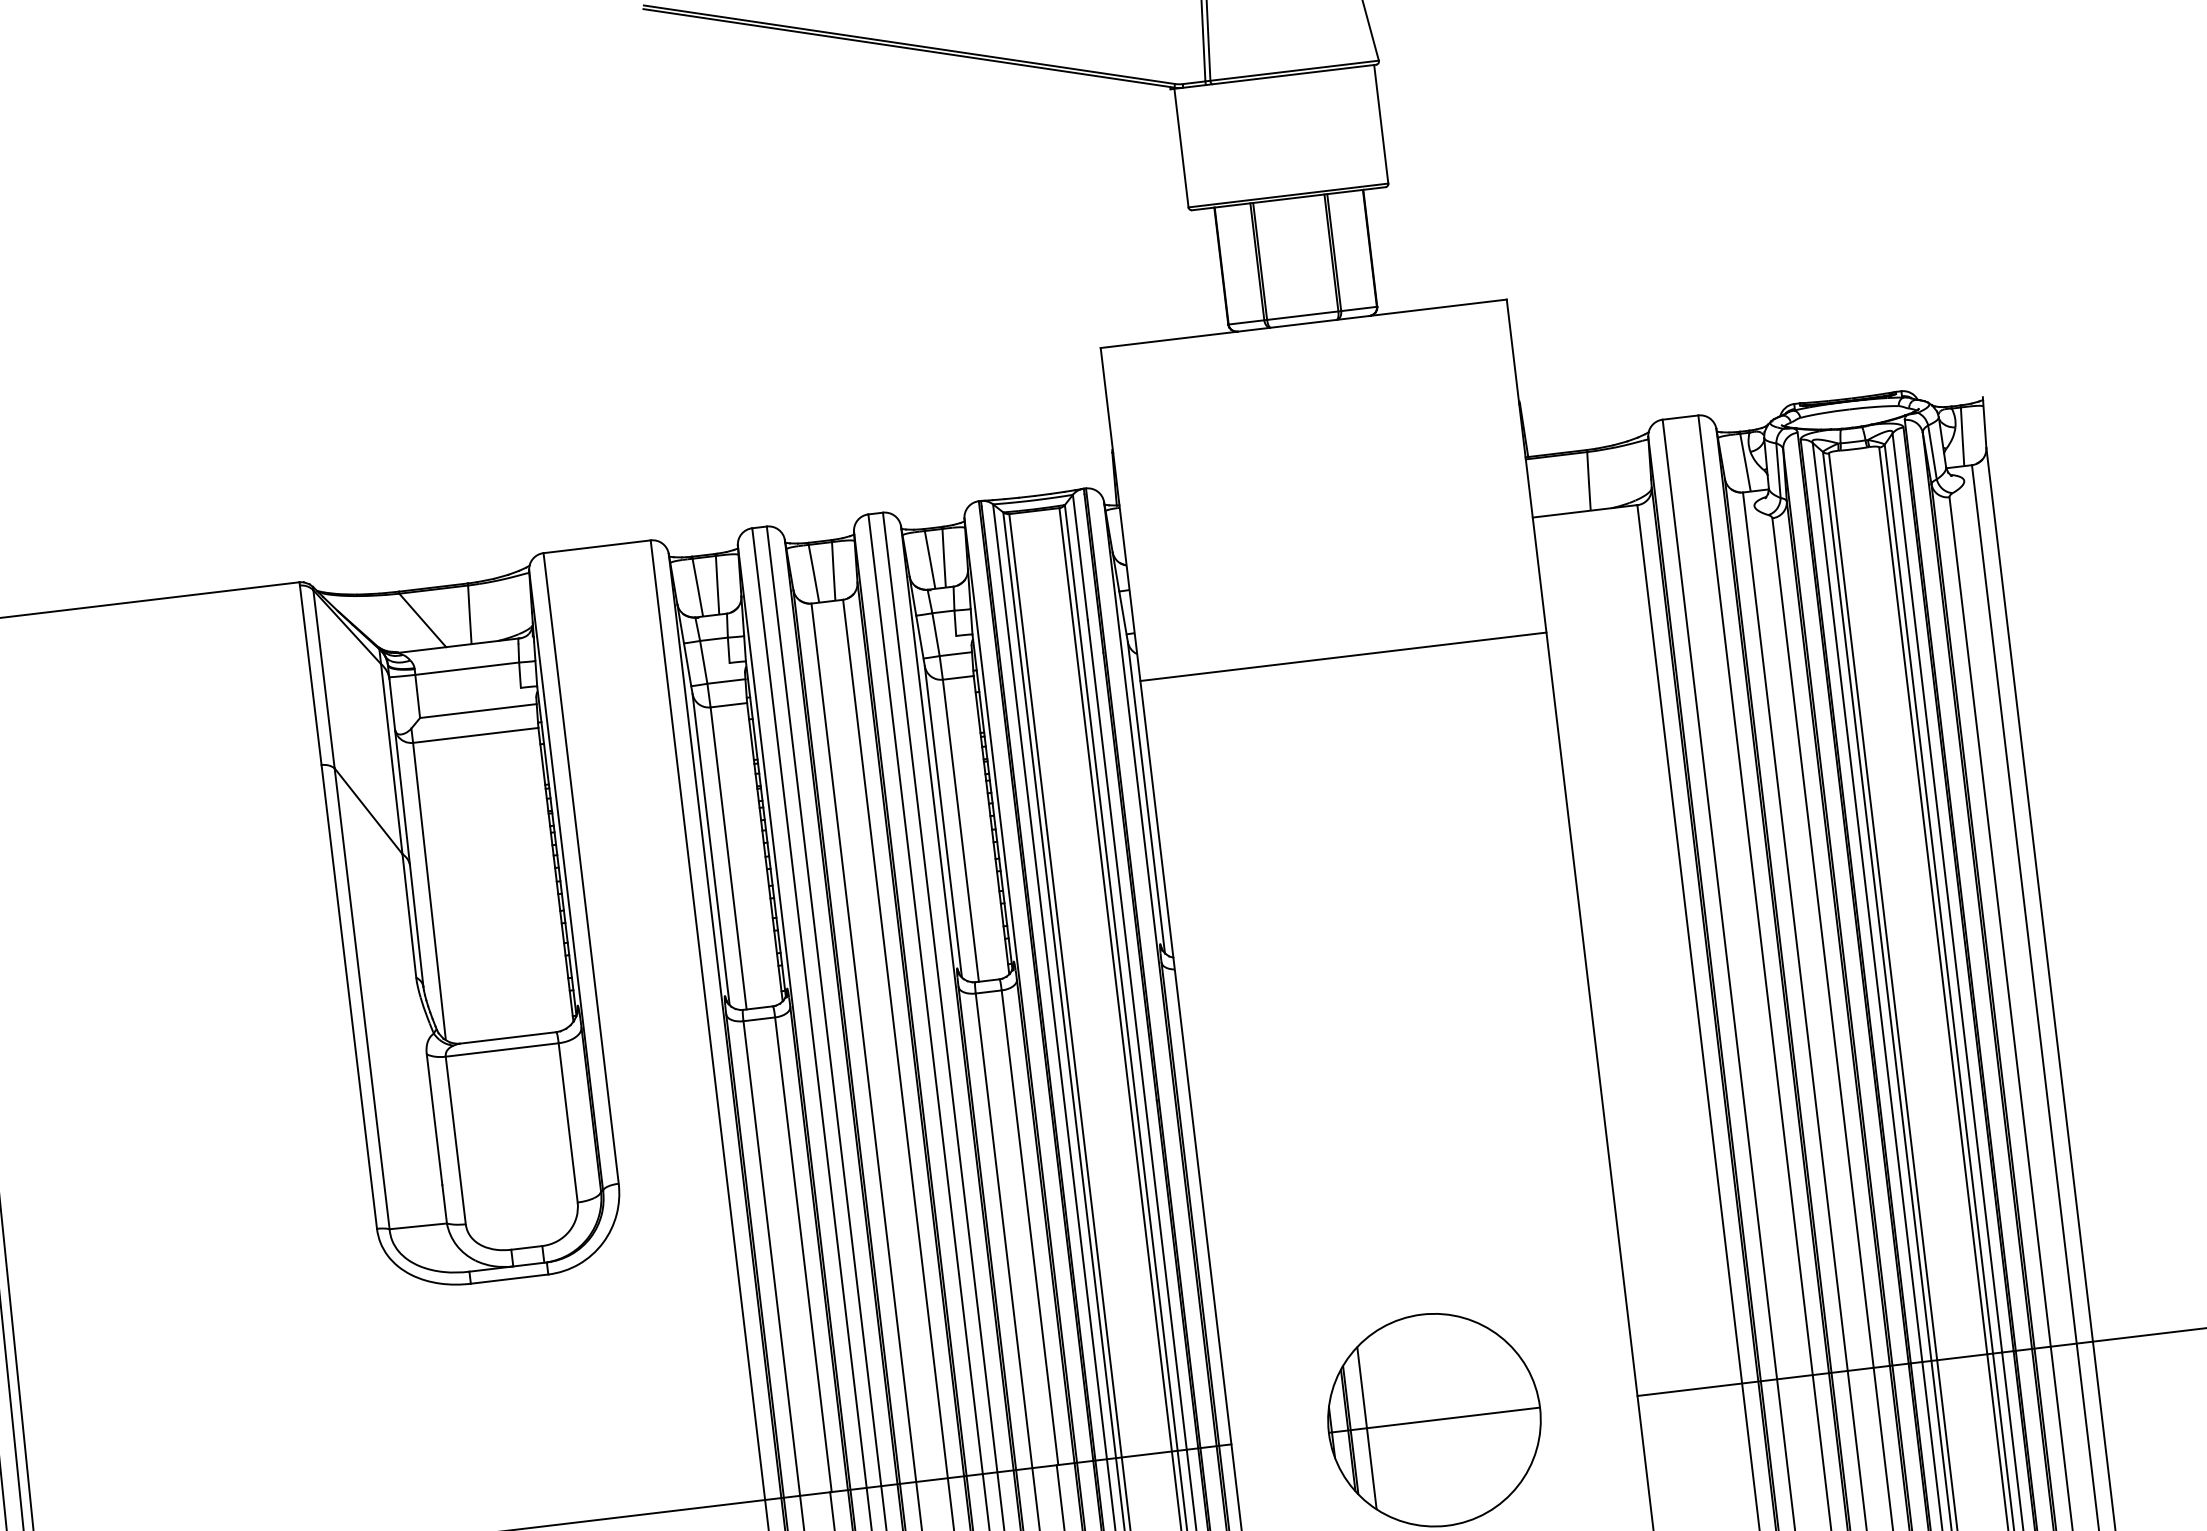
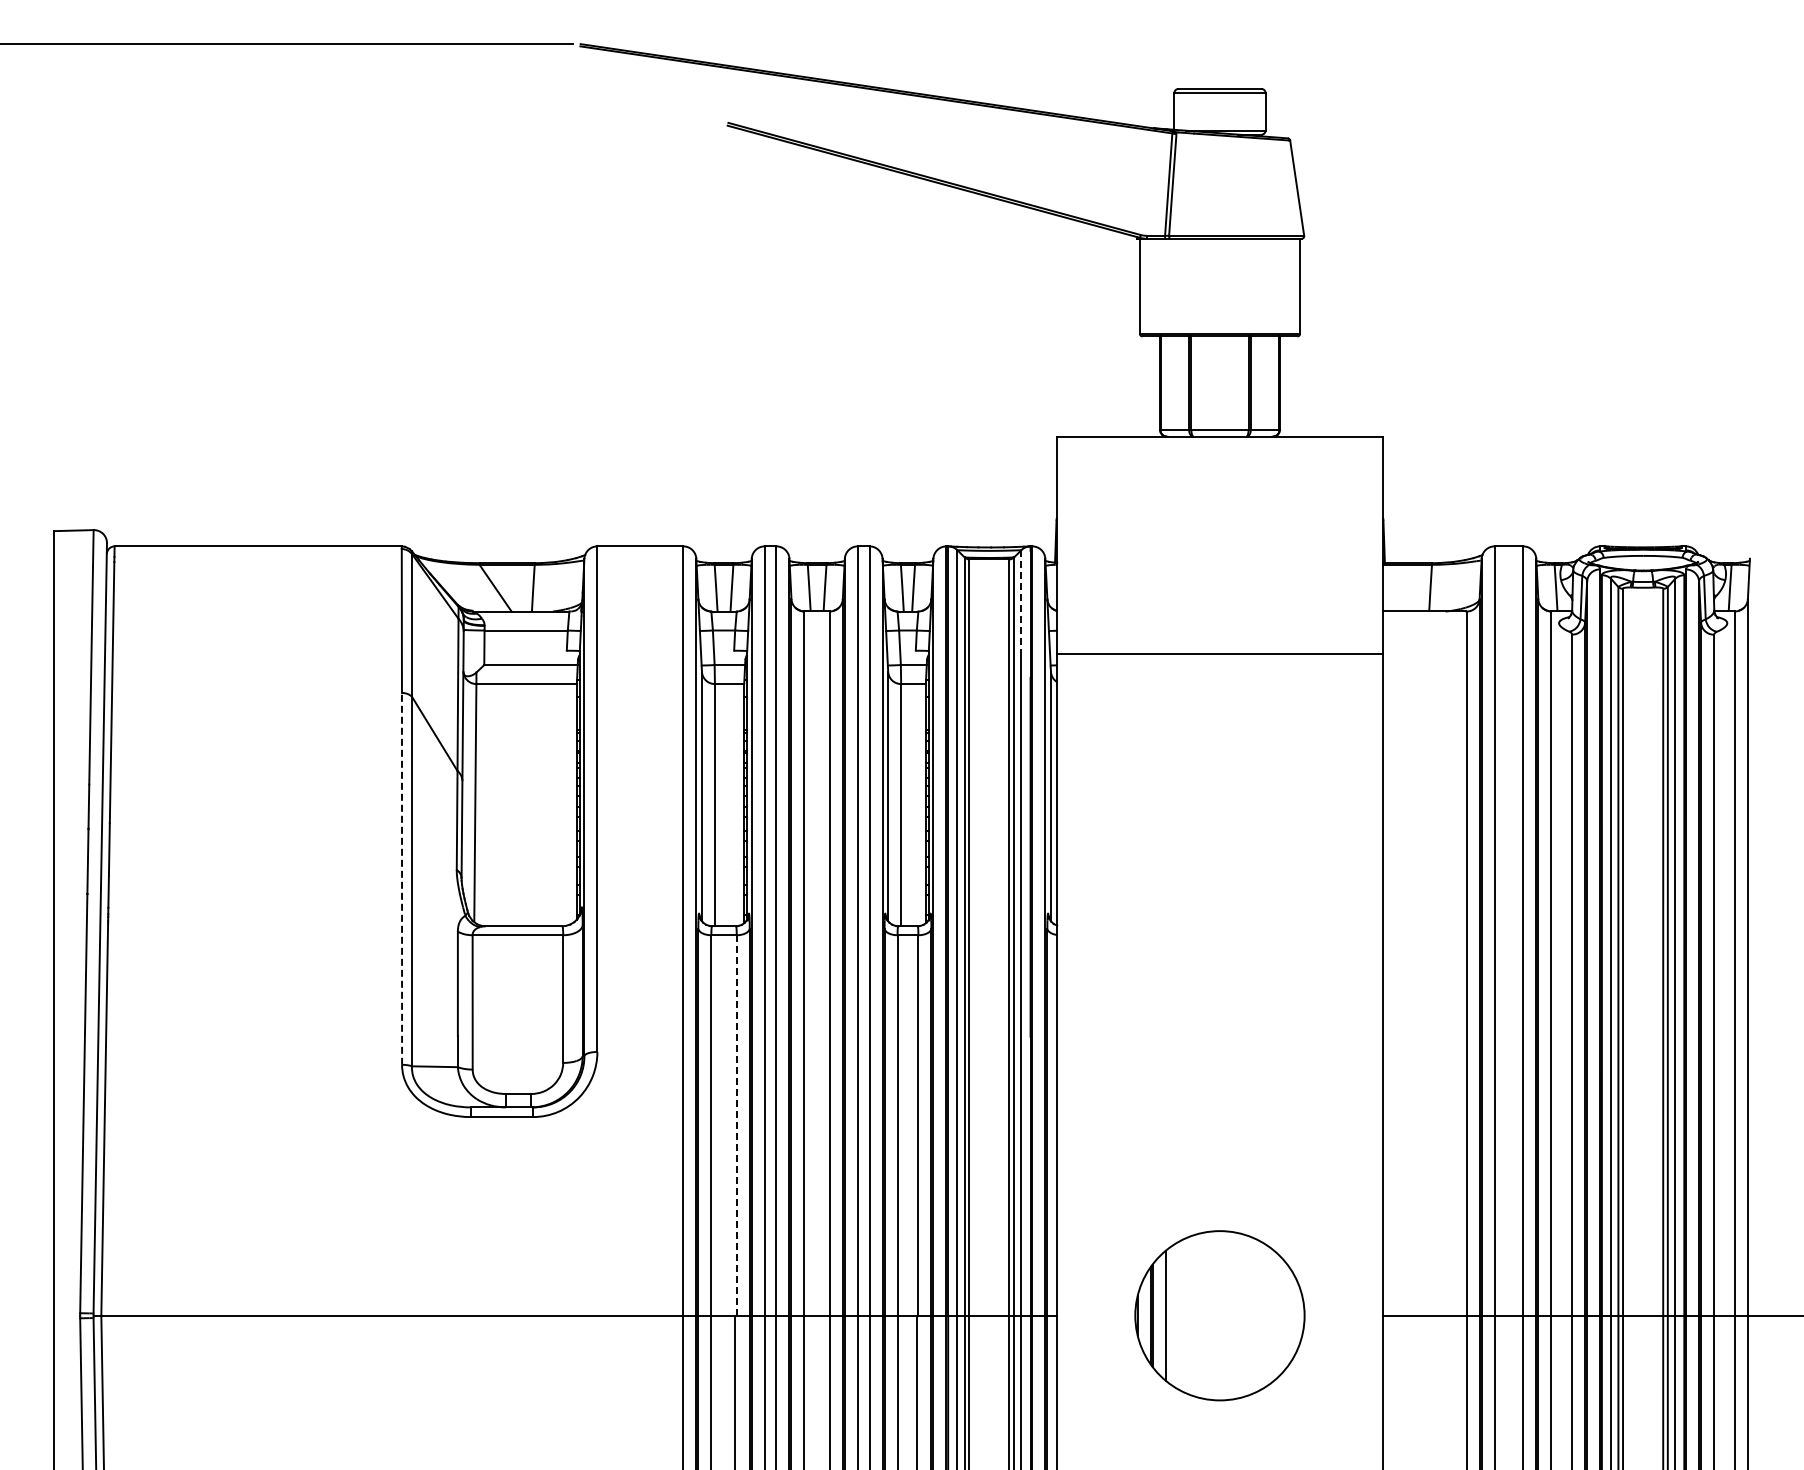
line: (1080, 557) -> (1021, 600), solid -> dashed
line: (1342, 656) -> (1219, 653), moved
line: (349, 996) -> (402, 878), solid -> dashed
line: (803, 1254) -> (736, 1125), solid -> dashed
line: (1433, 1419) -> (1219, 1315), removed

